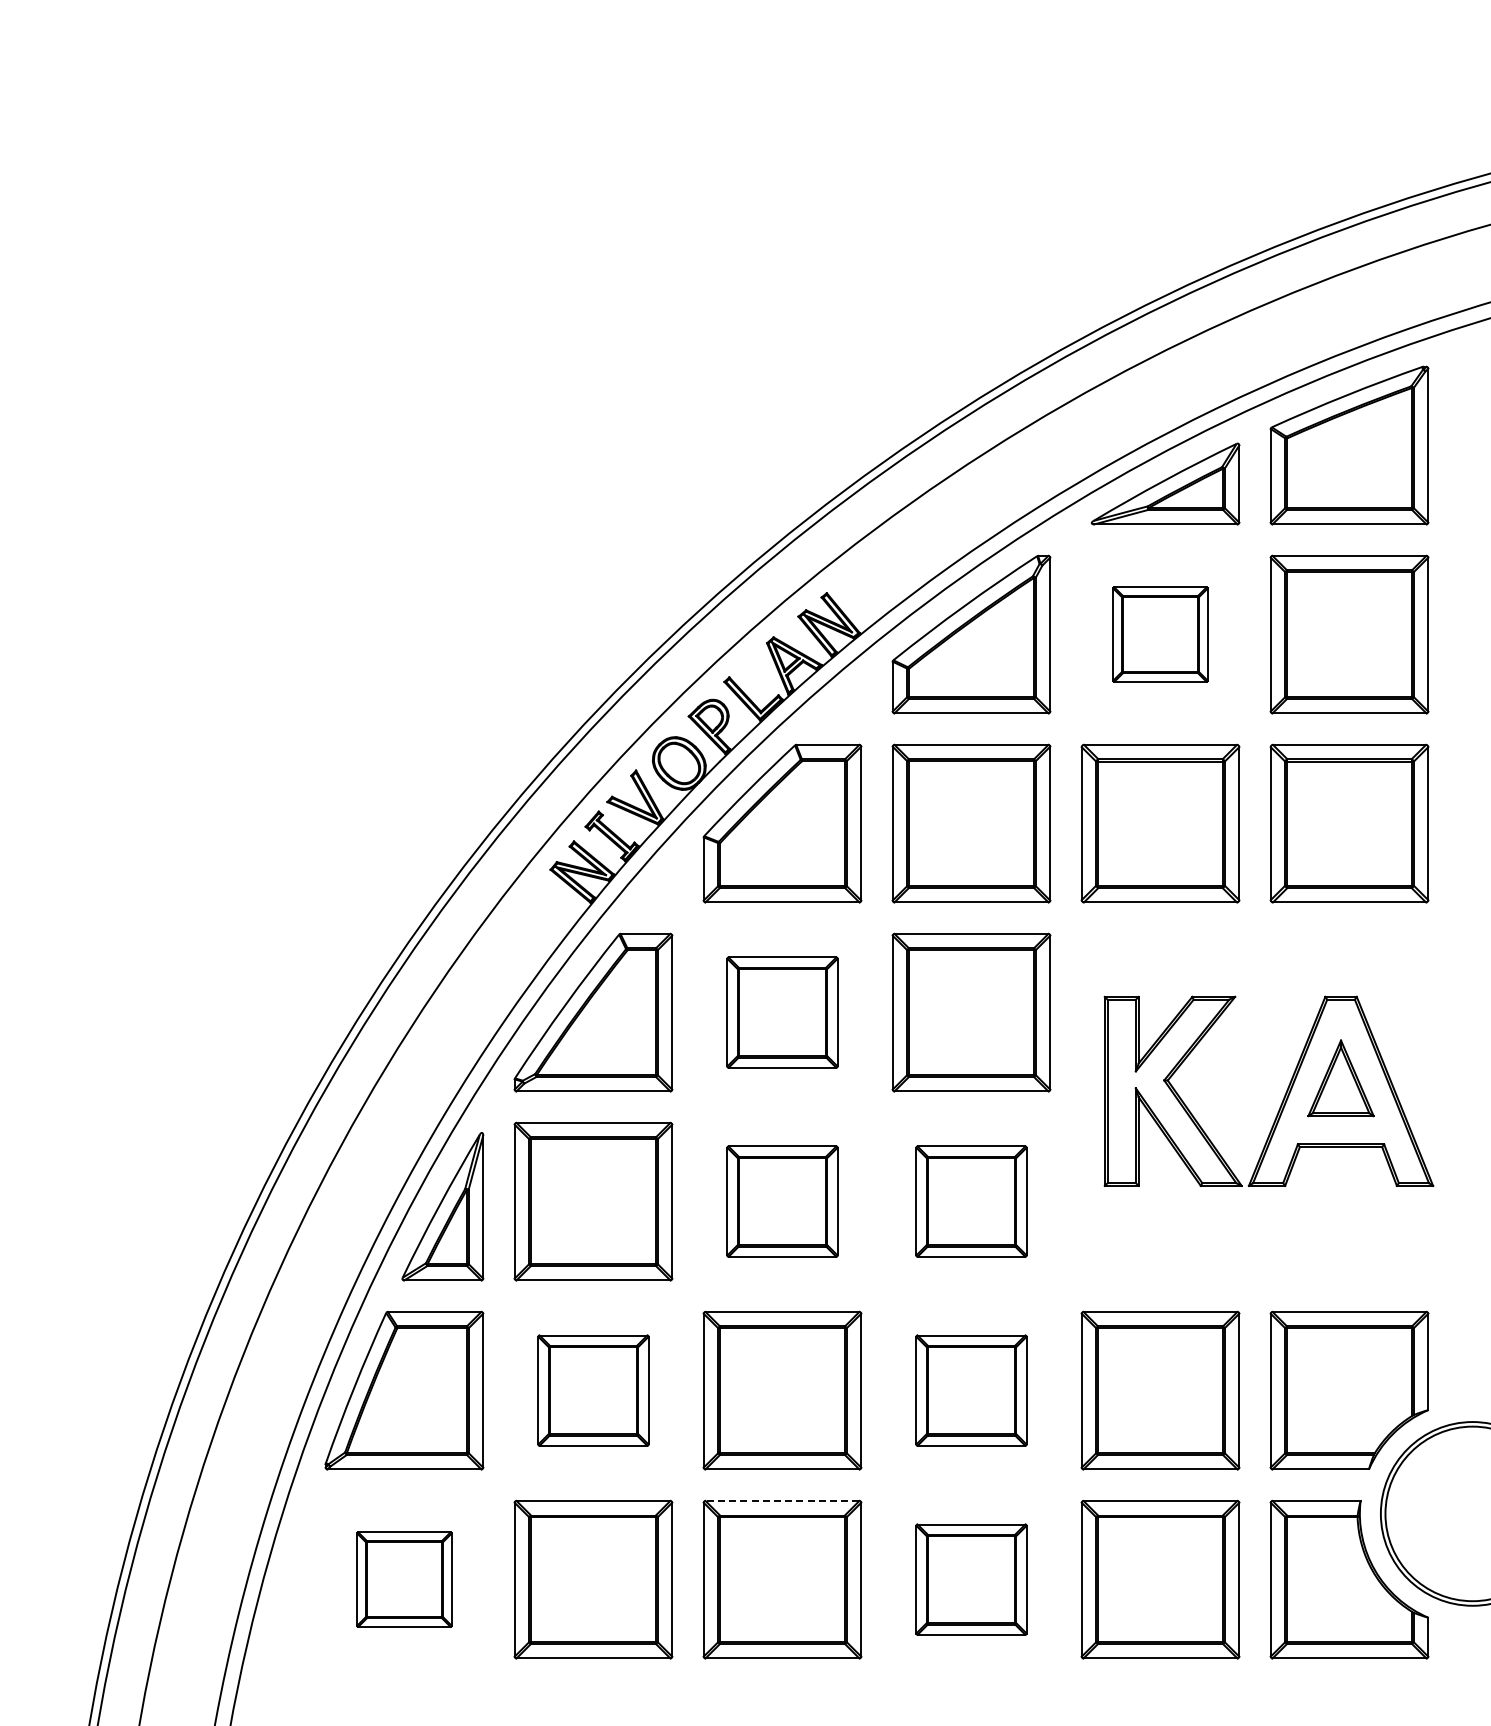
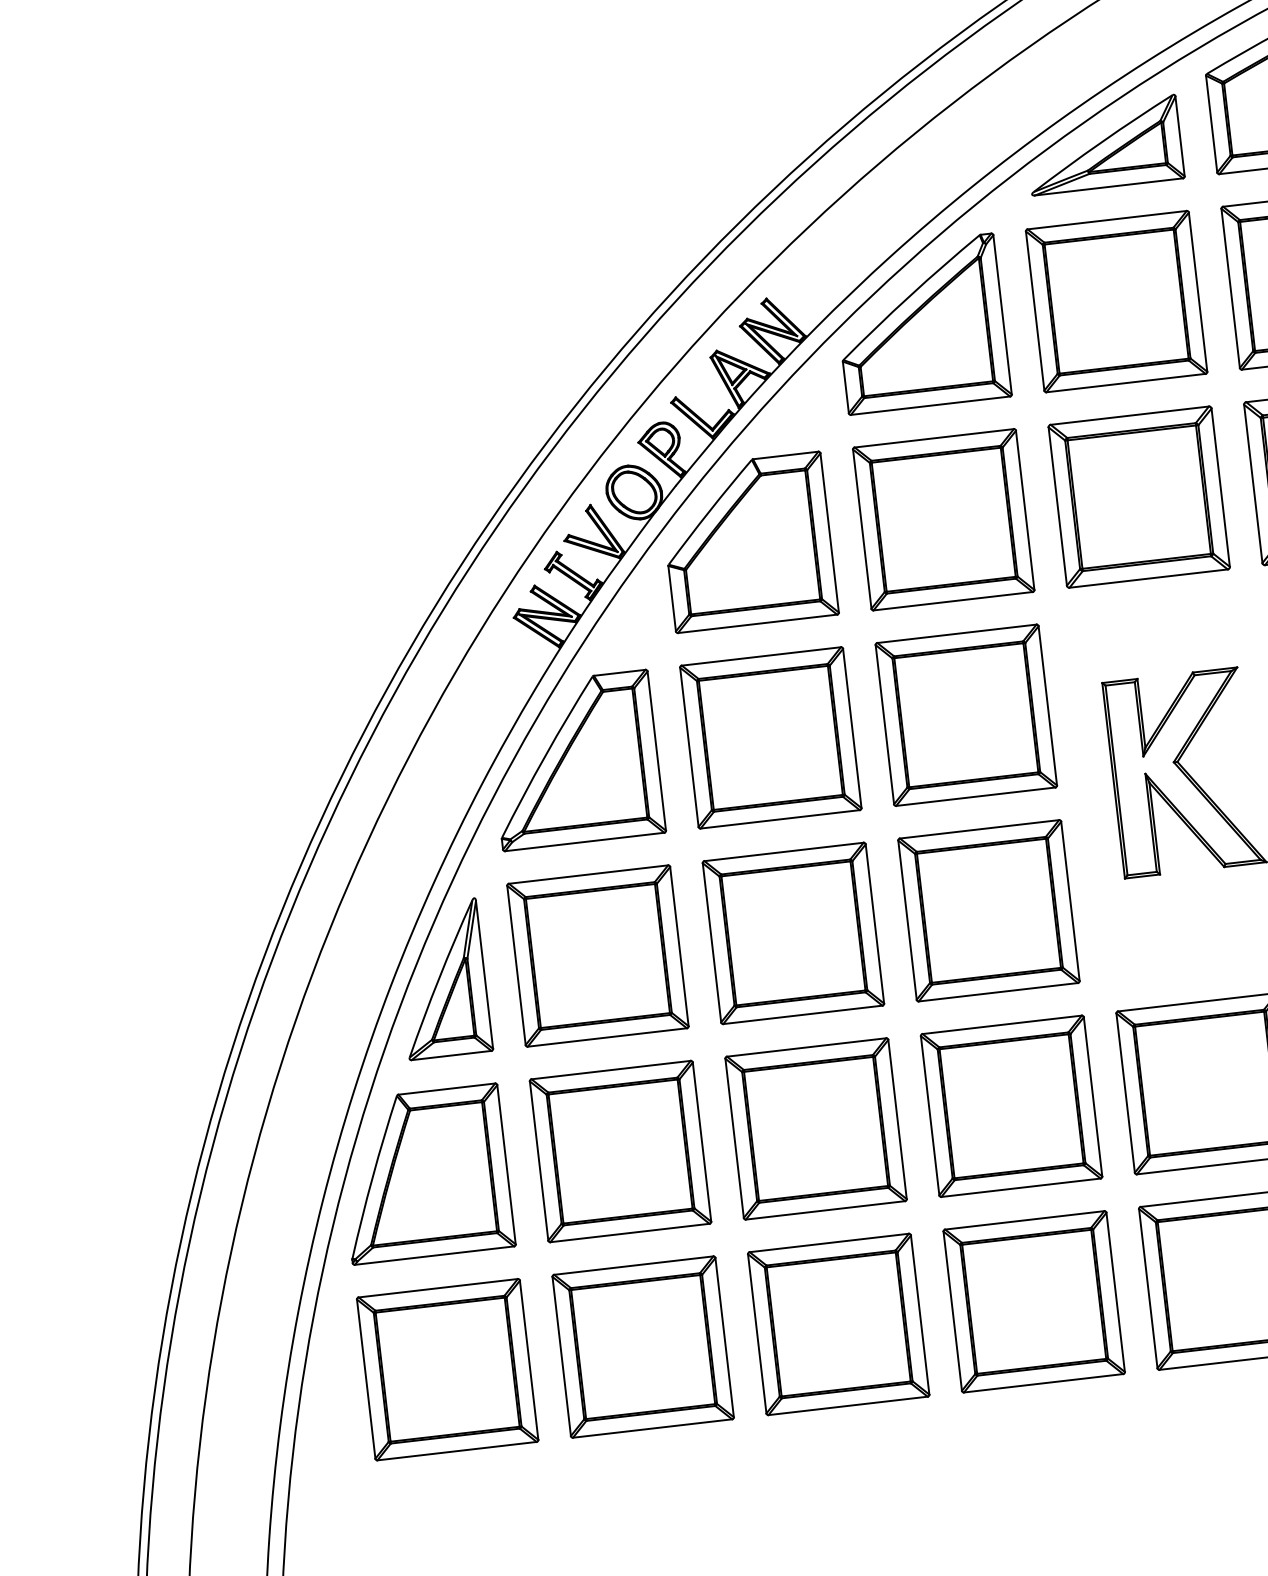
part: (1160, 634) -> (1116, 301), size x1.67
part: (782, 1012) -> (770, 737), size x1.43
part: (782, 1201) -> (793, 933), size x1.43
part: (971, 1201) -> (988, 910), size x1.43
part: (593, 1390) -> (620, 1151), size x1.43
part: (971, 1390) -> (1011, 1106), size x1.43
line: (782, 1500) -> (829, 1242), dashed -> solid
part: (404, 1579) -> (447, 1369), size x1.67
part: (971, 1579) -> (1034, 1301), size x1.43

